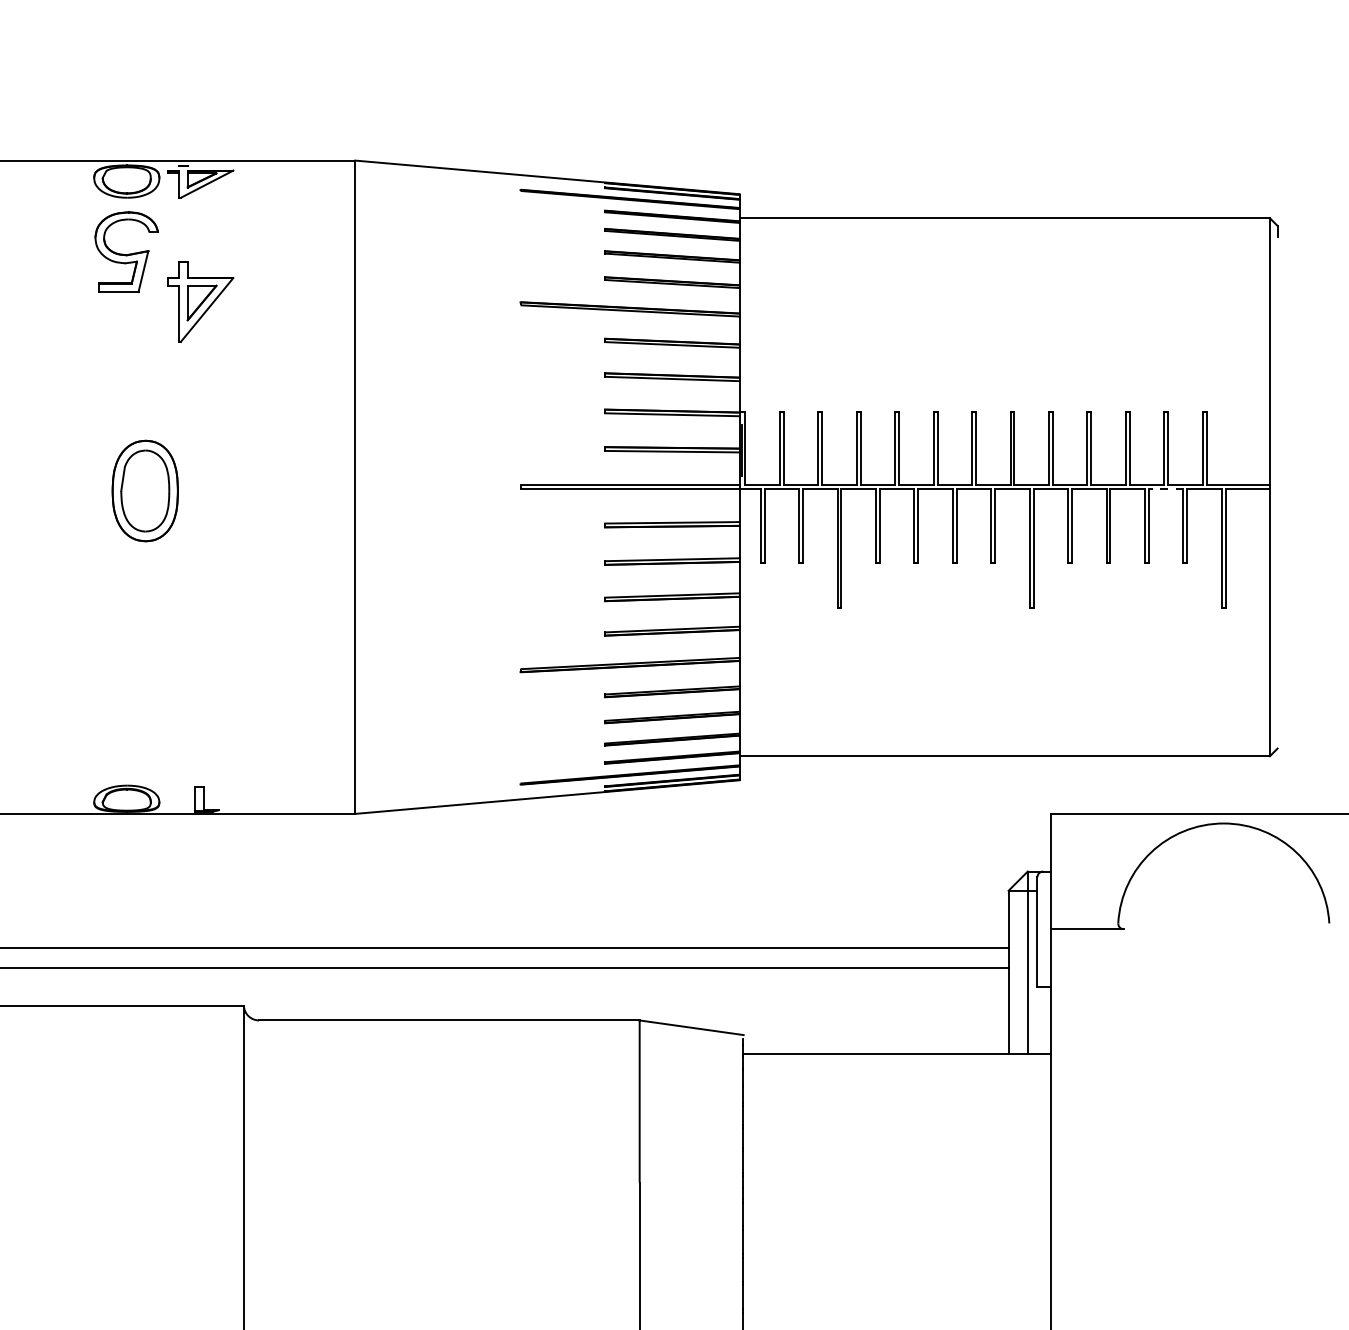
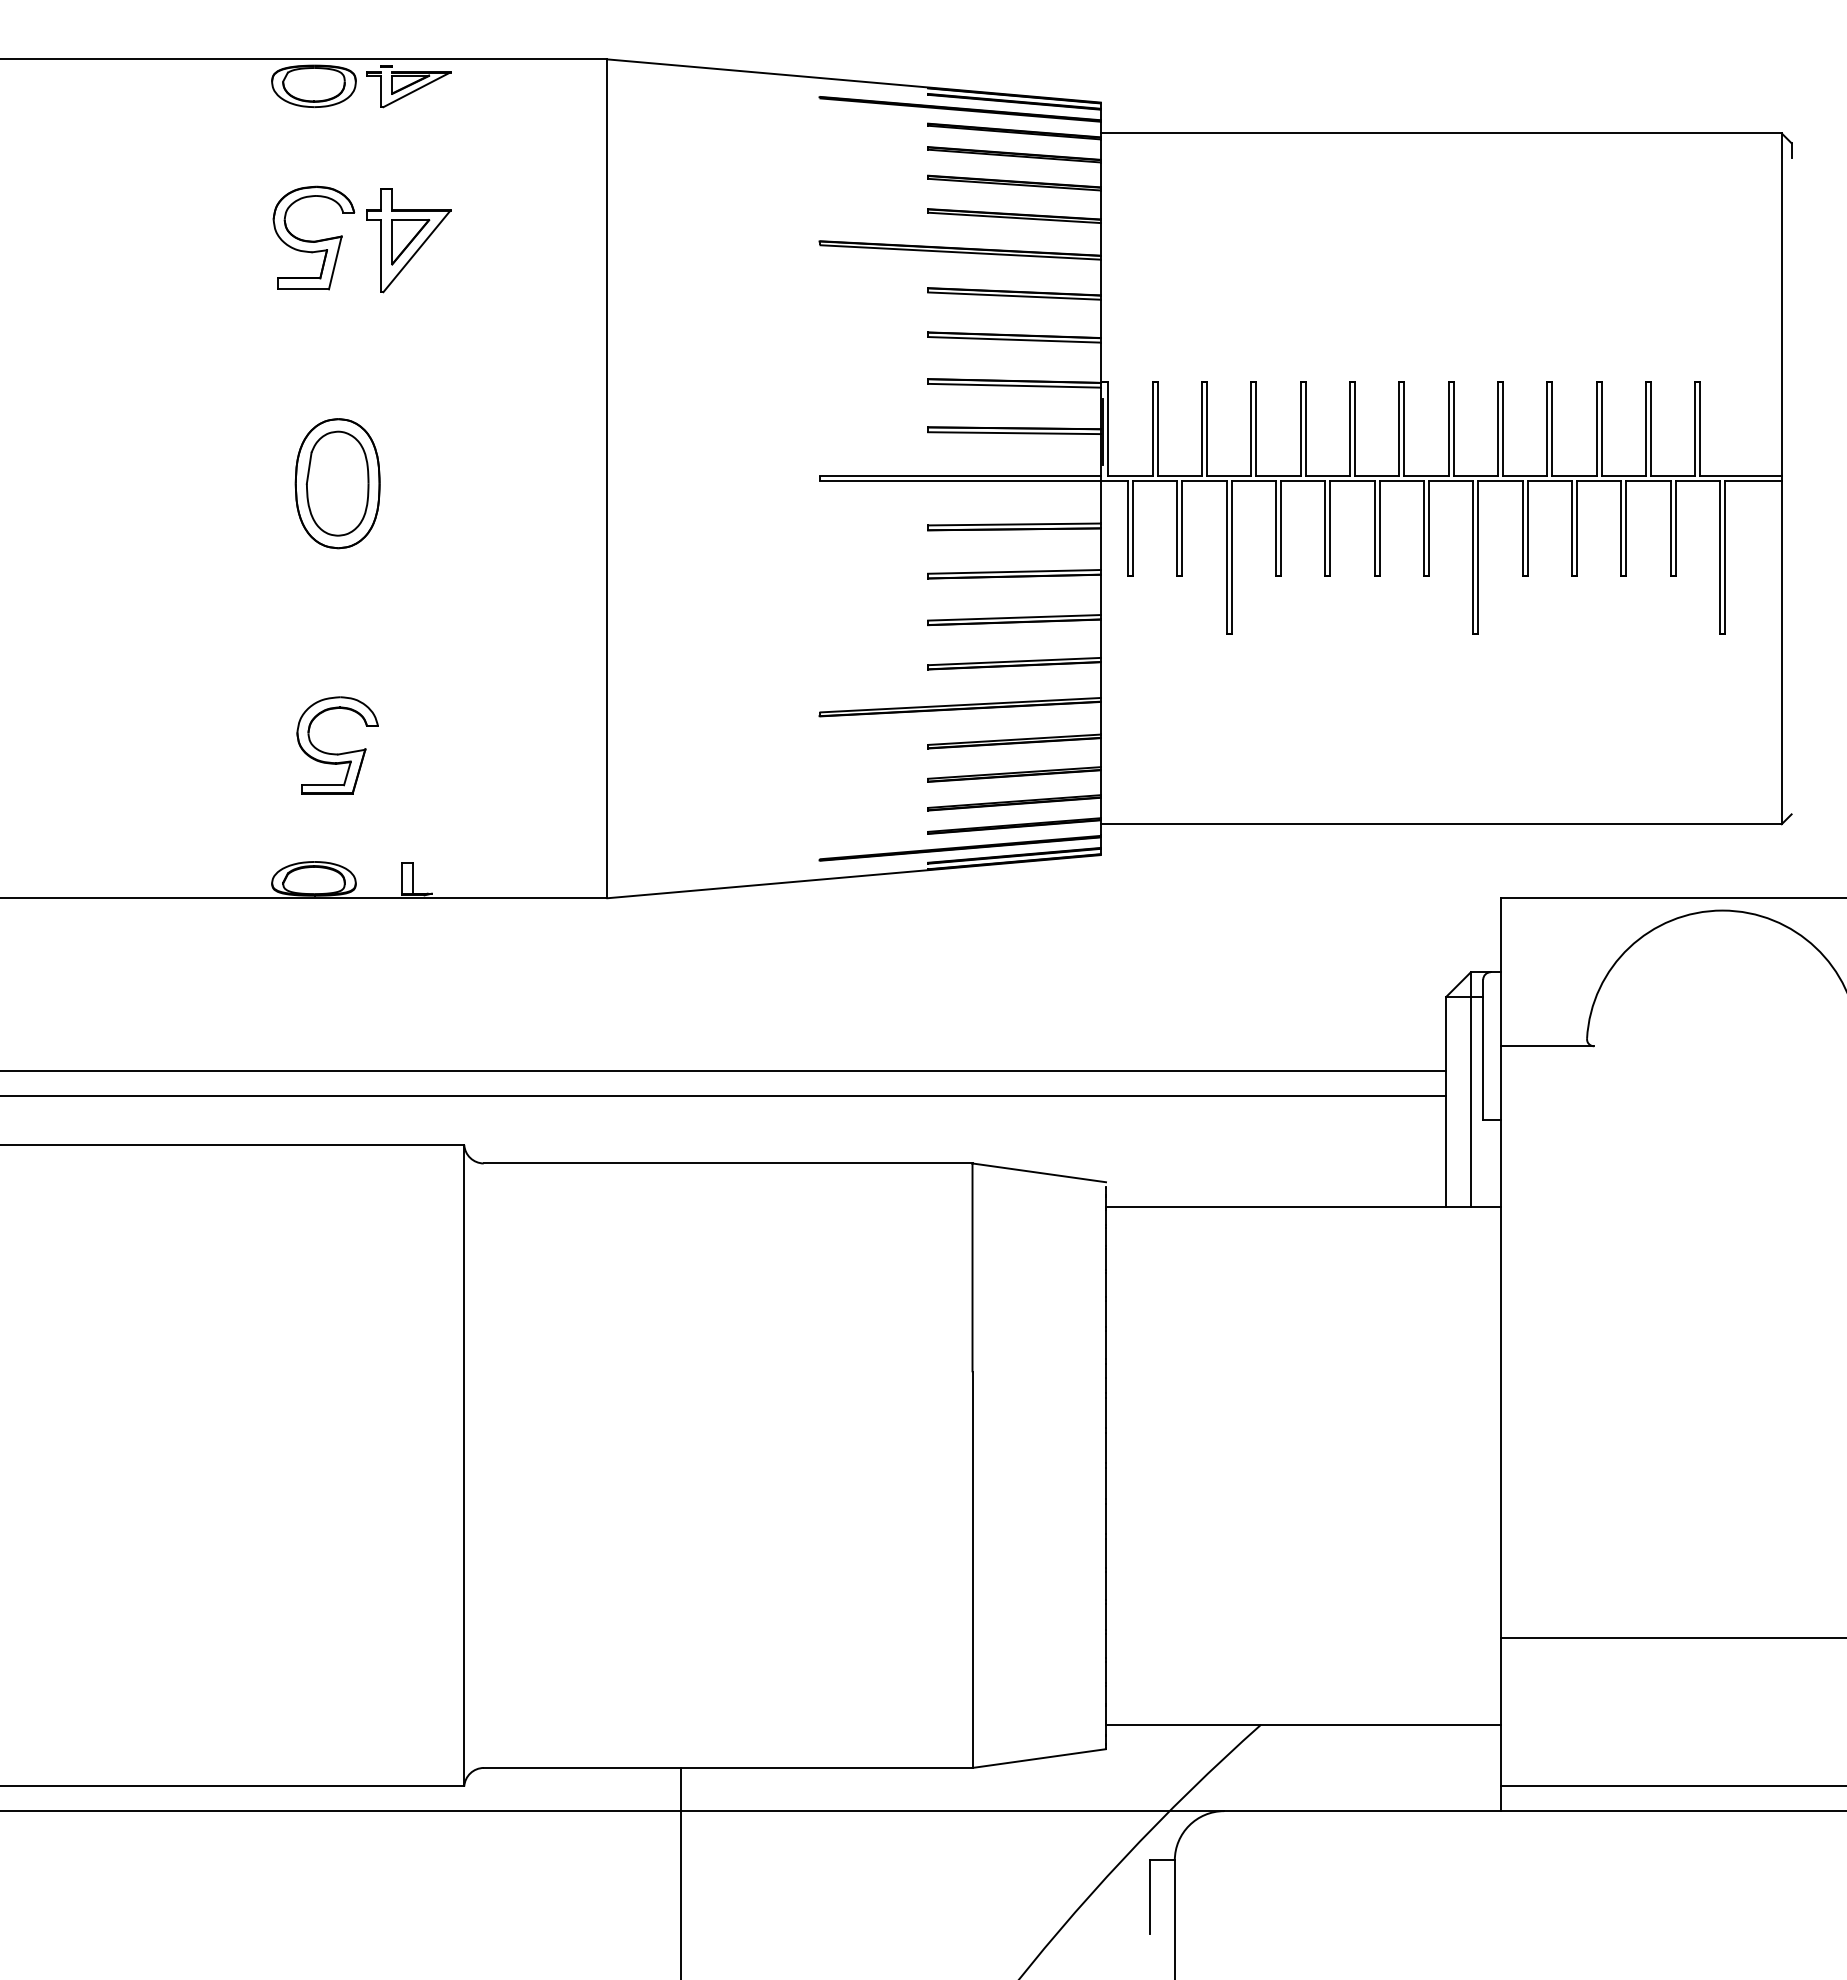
part: (126, 251) -> (313, 237), moved
line: (1166, 489) -> (1648, 481), dashed -> solid
part: (145, 701) -> (337, 753), added

